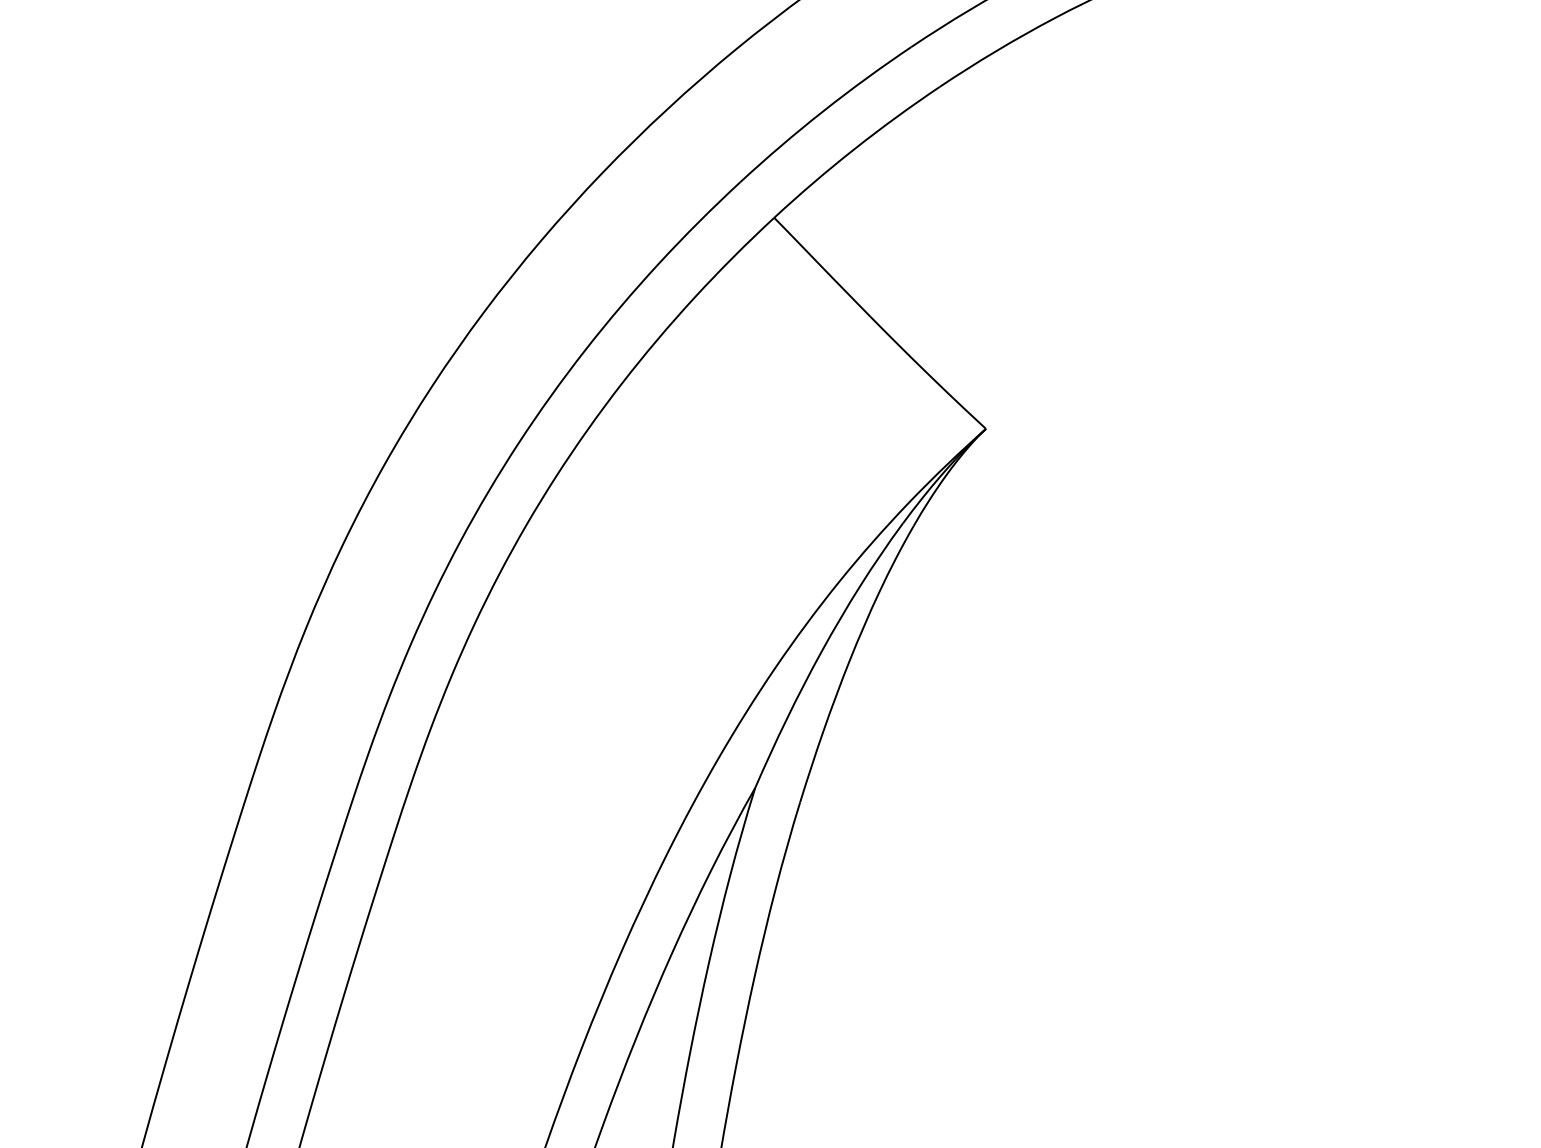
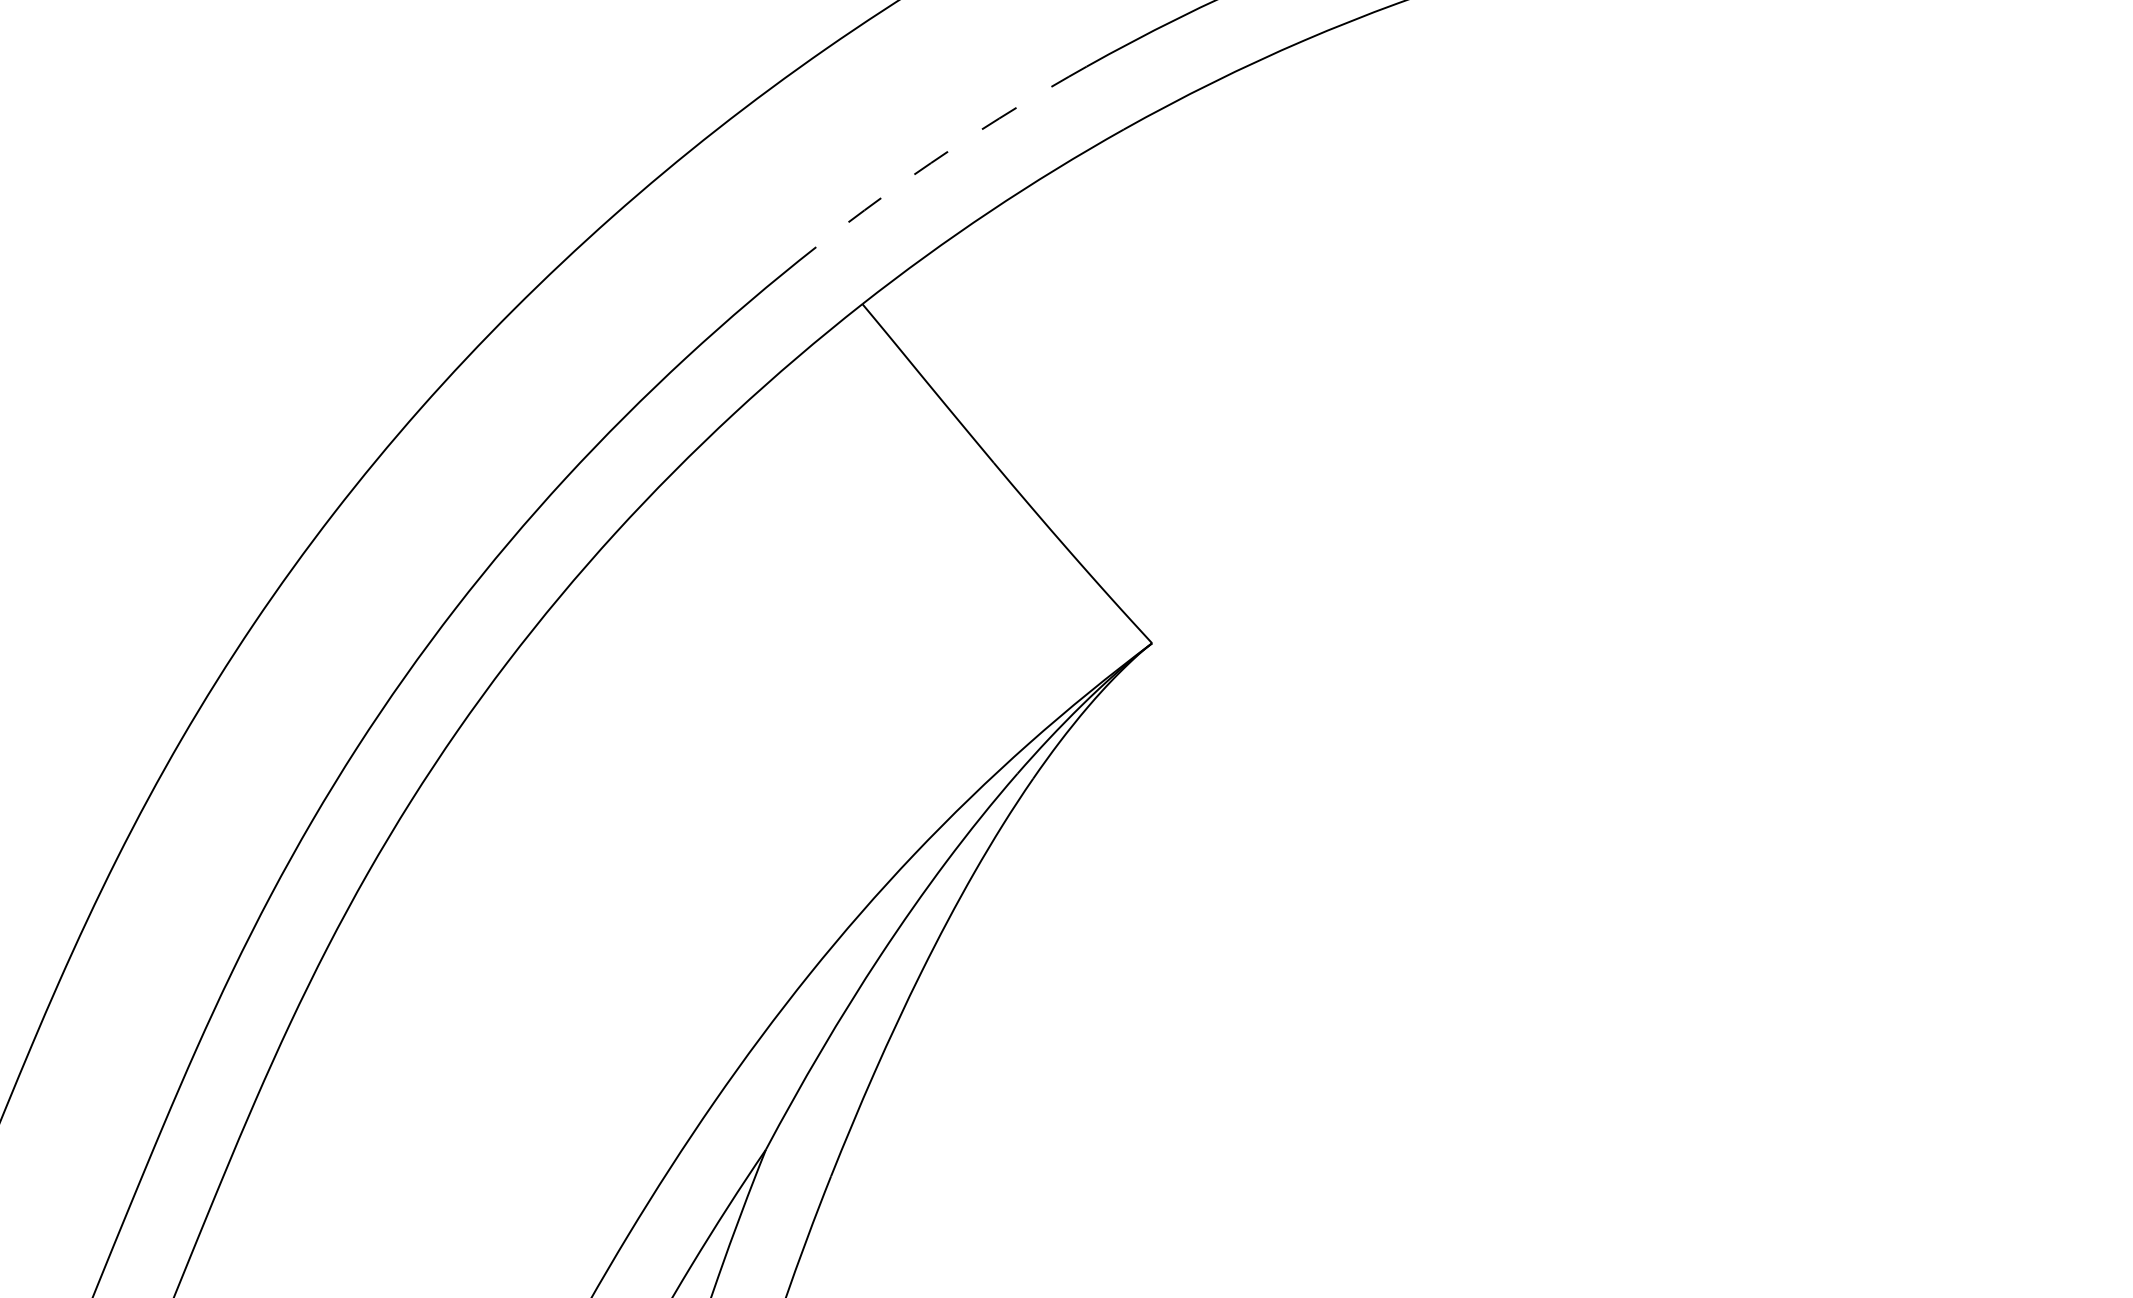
arc: (823, 111) -> (948, 151), solid -> dashed

